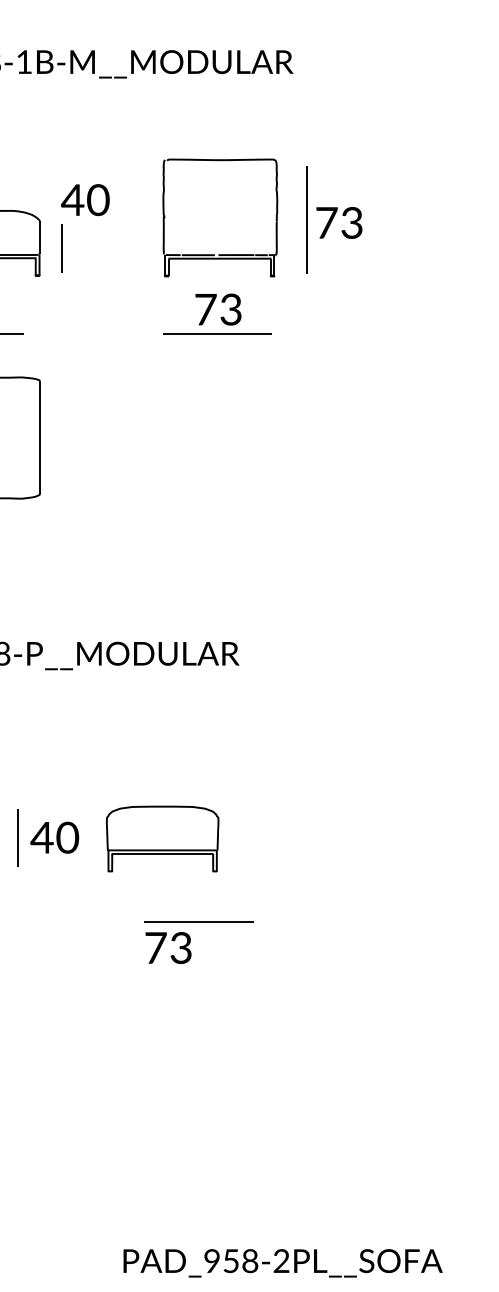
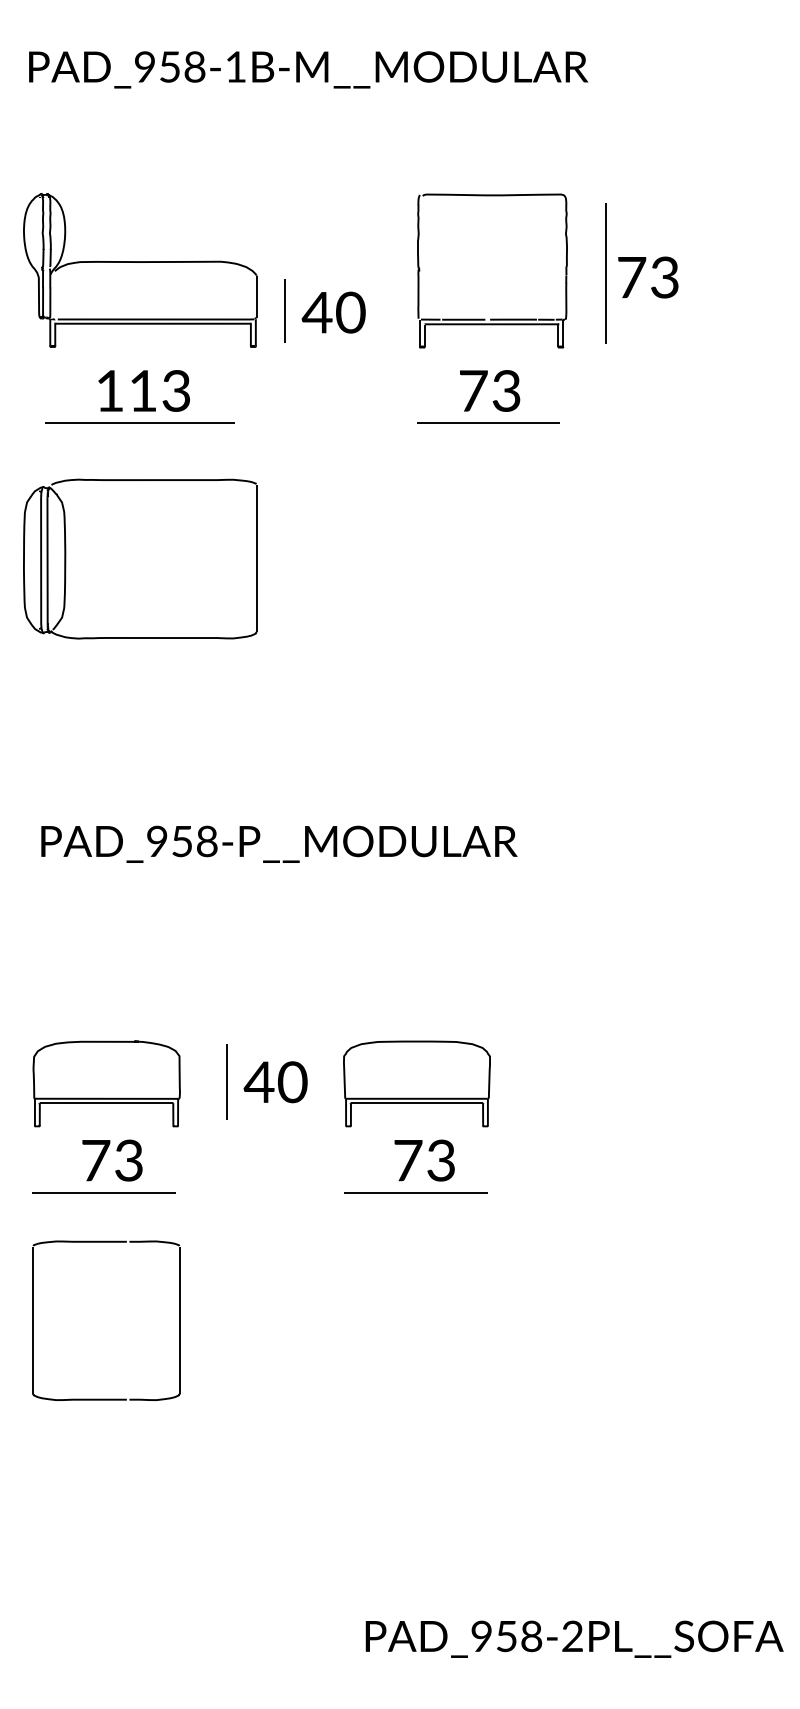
text: (85, 199) -> (333, 312), moved
line: (198, 921) -> (415, 1192), moved
text: (168, 947) -> (424, 1160), moved

